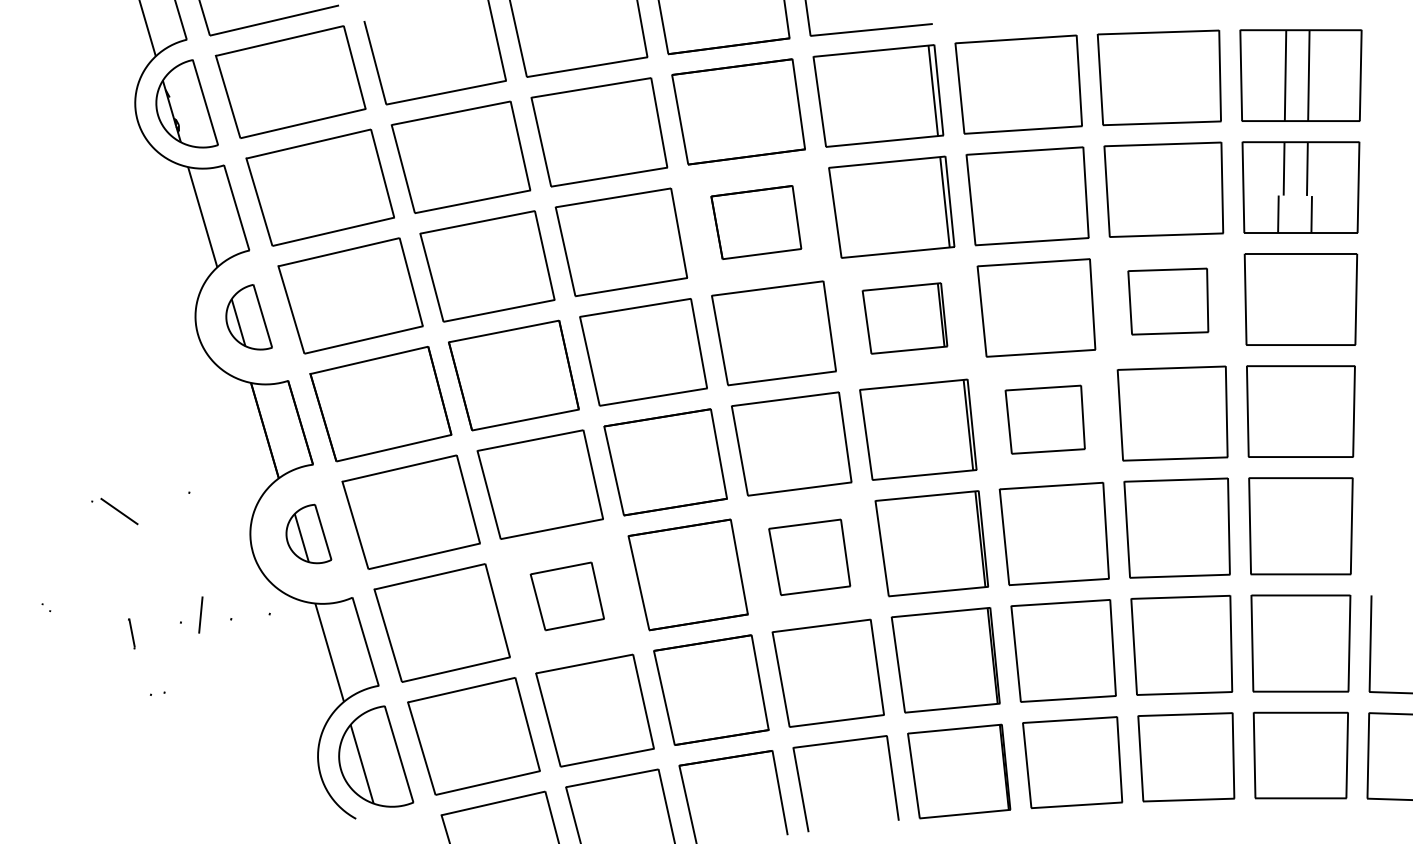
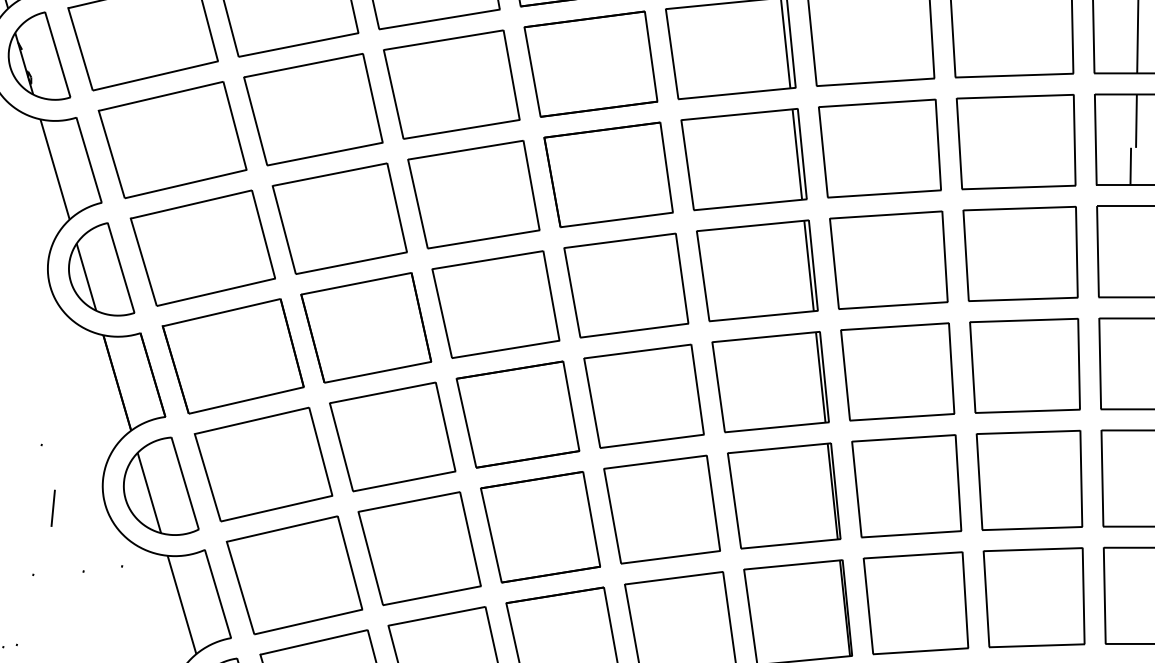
part: (756, 222) -> (608, 174), size x1.43
part: (1168, 301) -> (1020, 253), size x1.43
part: (248, 317) -> (100, 269), size x1.43
part: (904, 318) -> (756, 270), size x1.43
part: (1044, 419) -> (896, 371), size x1.43
part: (308, 533) -> (160, 485), size x1.67
part: (809, 557) -> (661, 509), size x1.43
part: (567, 596) -> (419, 548), size x1.67
line: (200, 614) -> (52, 507), moved

